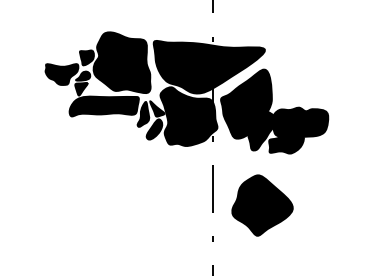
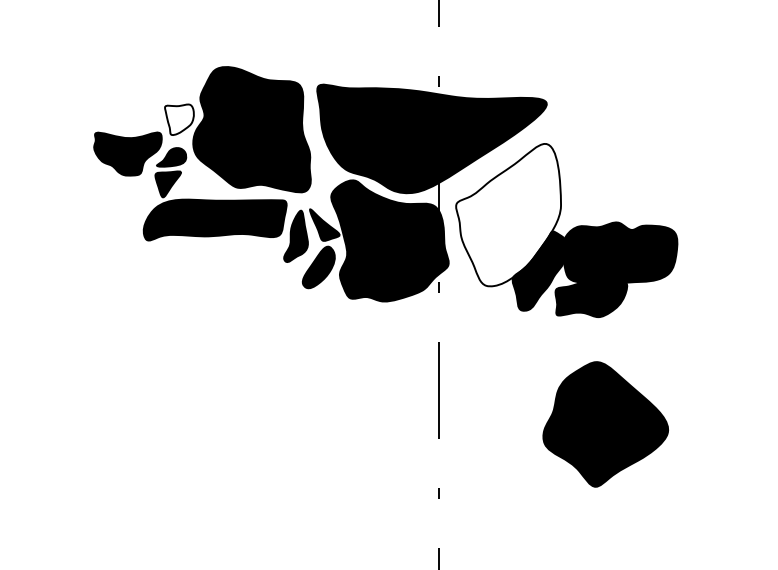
fill: (86, 57) -> (178, 118), removed
fill: (246, 103) -> (508, 213), removed
part: (262, 205) -> (605, 424), moved

